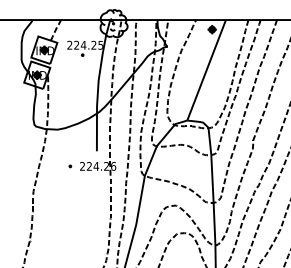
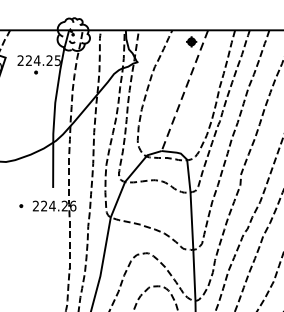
line: (206, 70) -> (184, 90), solid -> dashed

